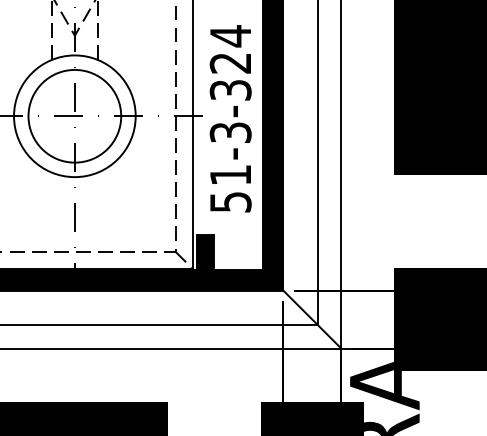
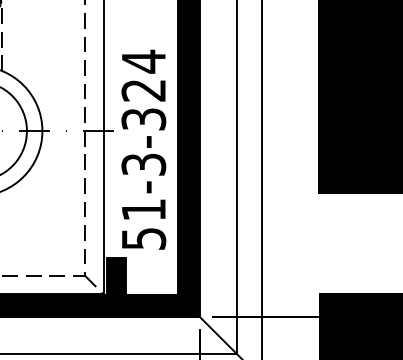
text: (230, 118) -> (143, 149), moved

